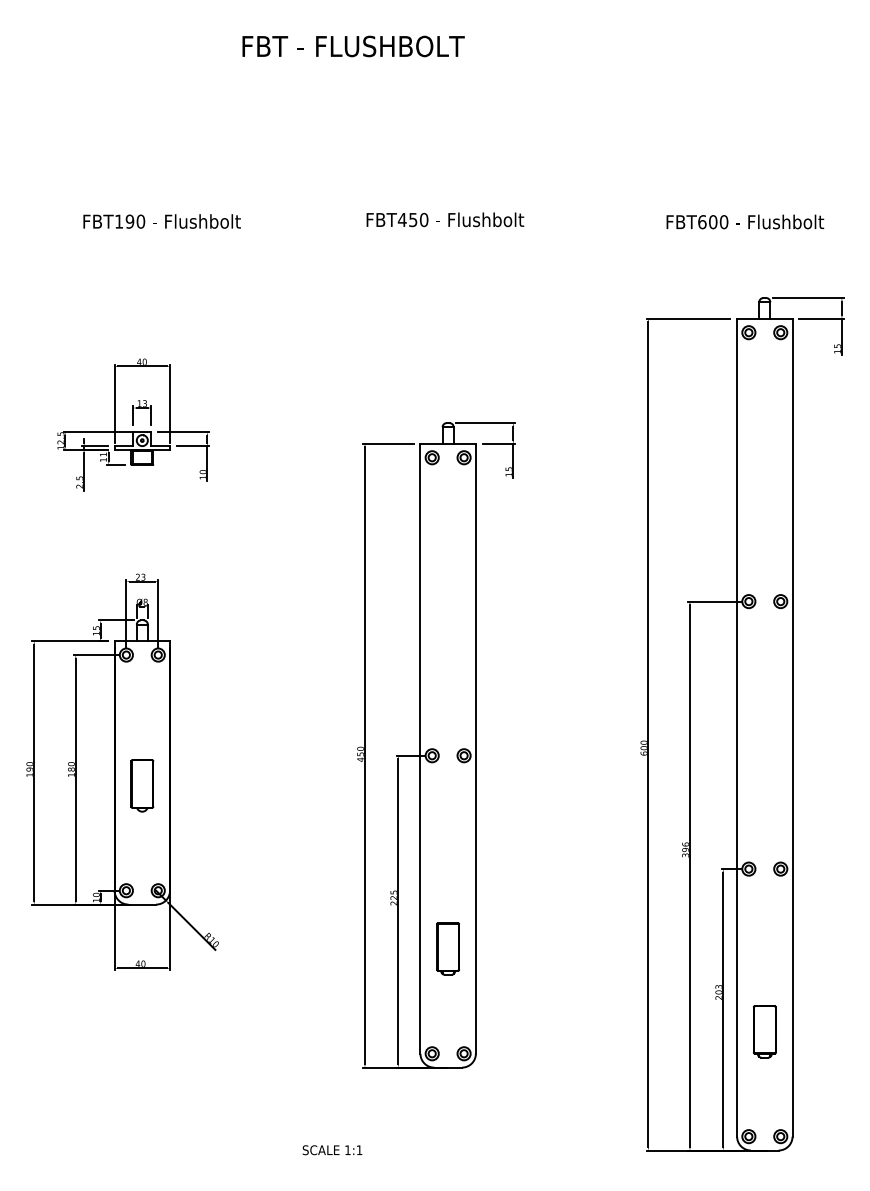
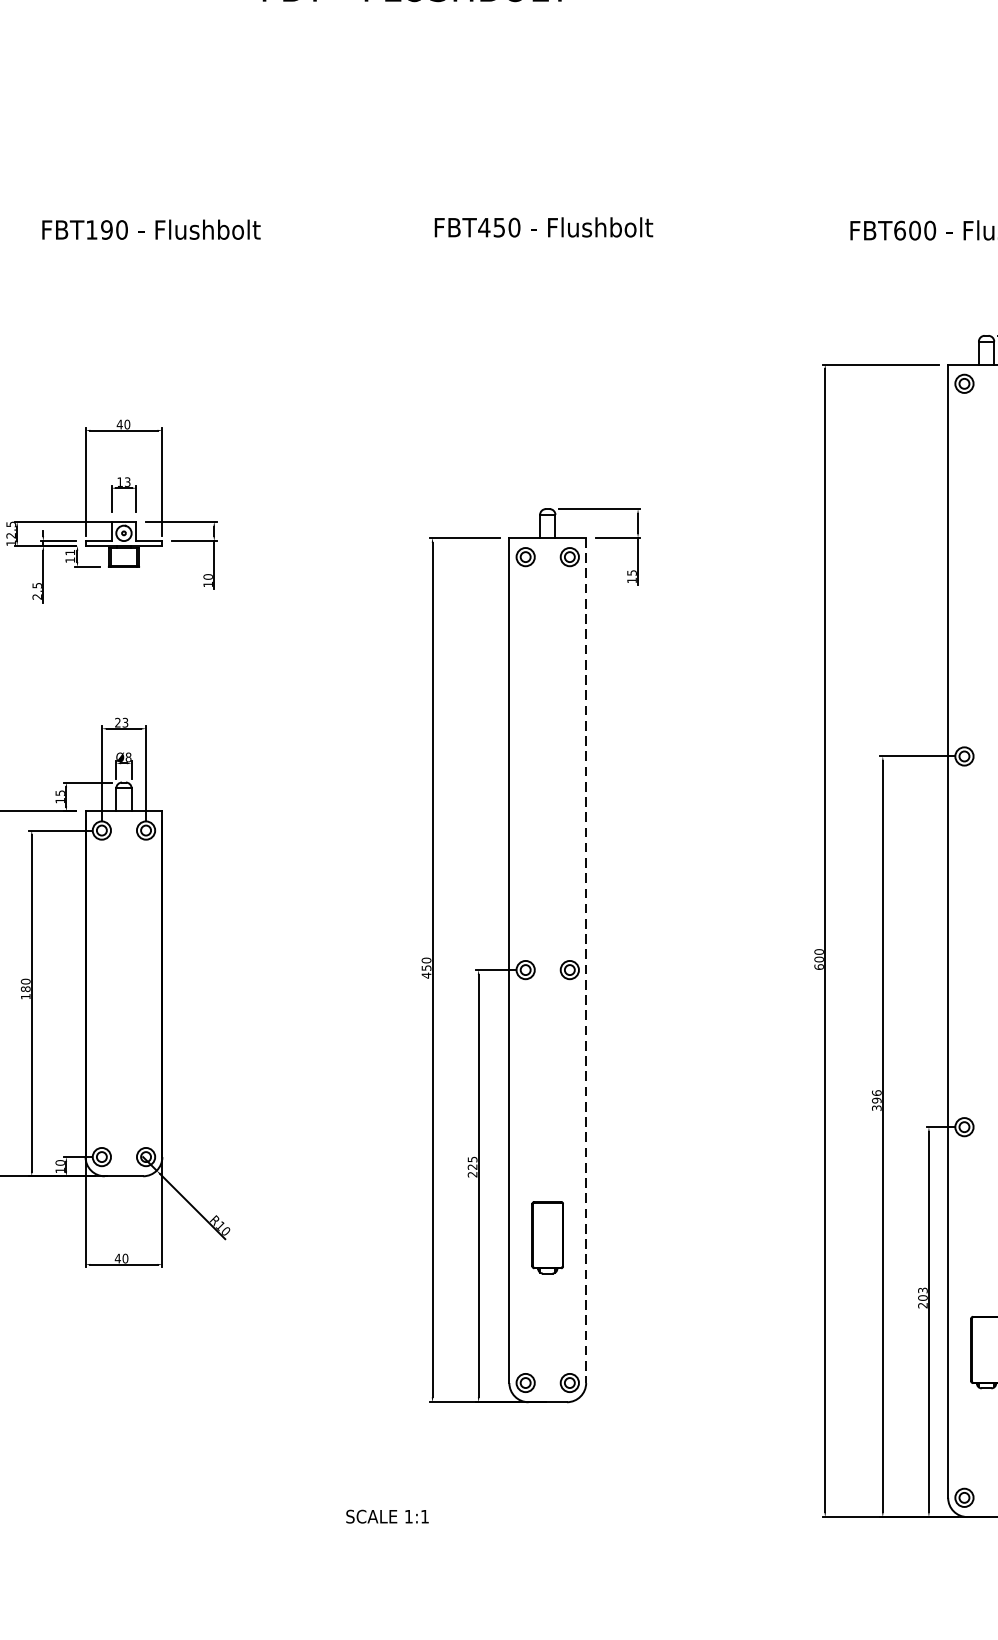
line: (475, 748) -> (585, 960), solid -> dashed
part: (142, 785) -> (124, 1011), removed

